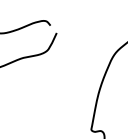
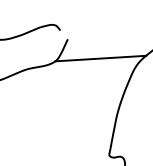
line: (84, 49) -> (100, 58), added

